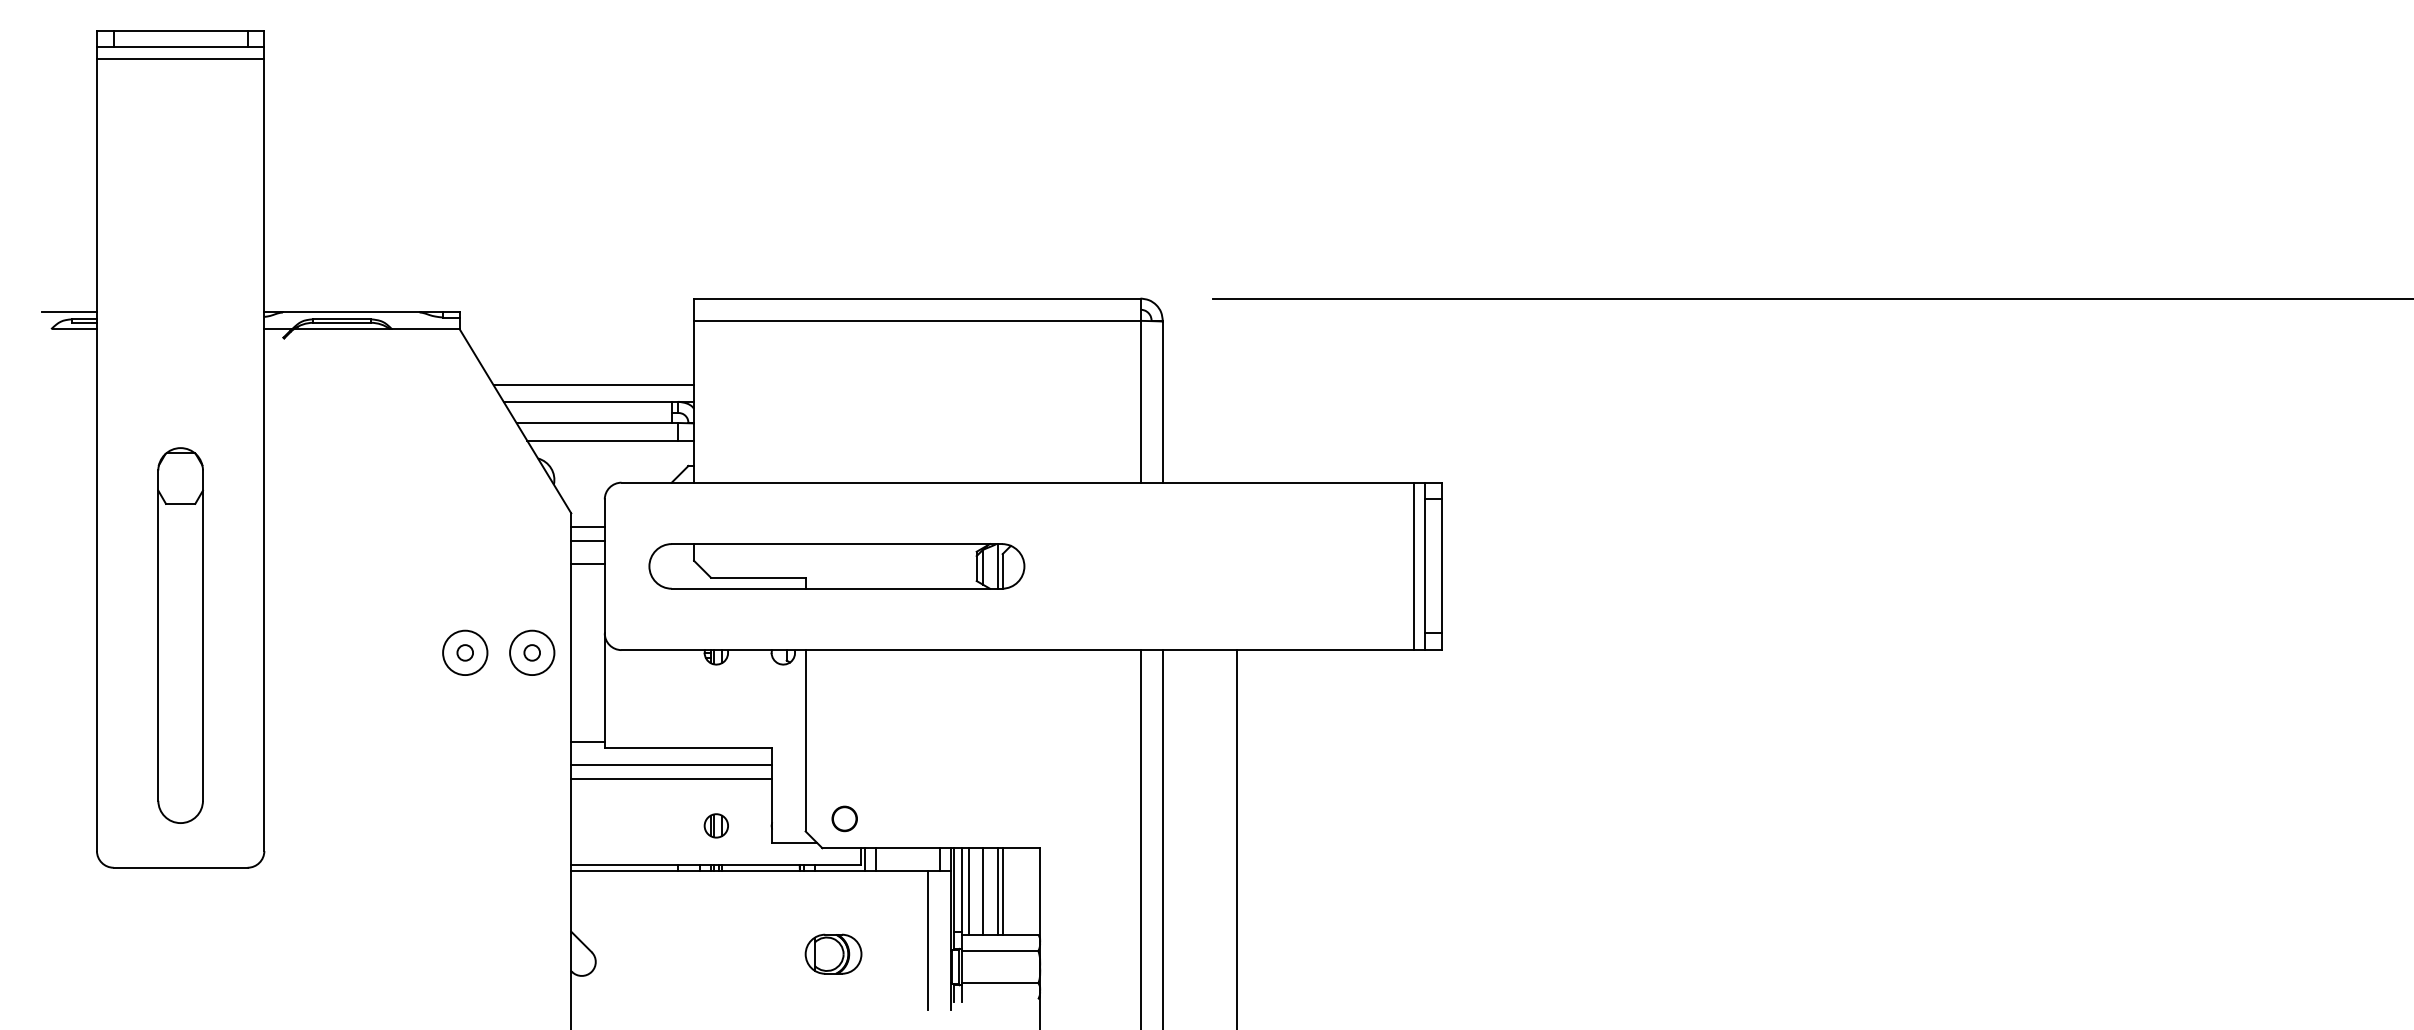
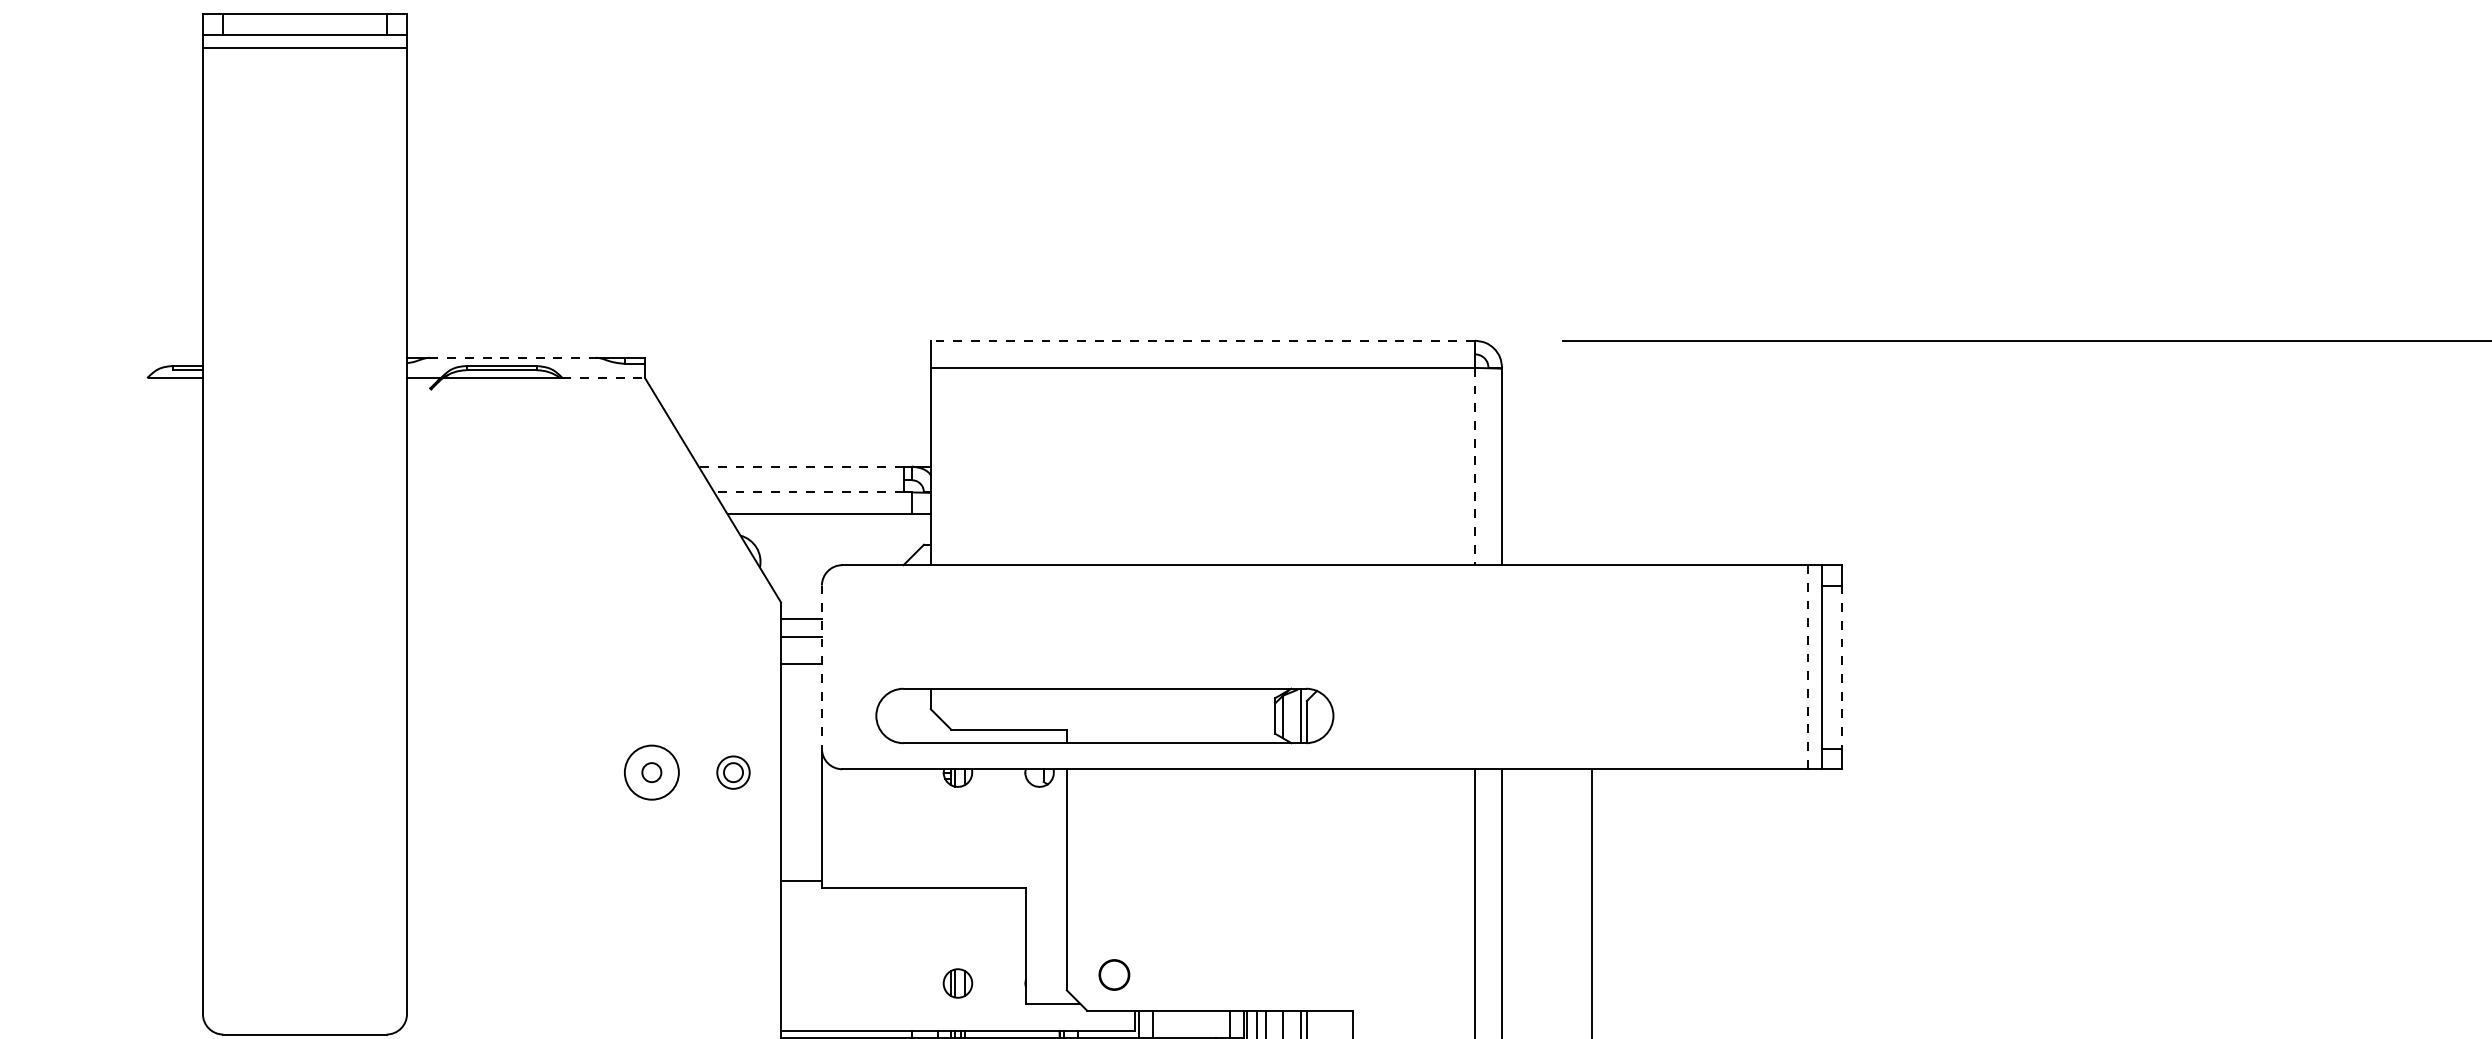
line: (916, 298) -> (1201, 340), solid -> dashed
line: (69, 312) -> (169, 357), removed
line: (351, 312) -> (513, 357), solid -> dashed
line: (425, 329) -> (603, 378), solid -> dashed
line: (593, 385) -> (808, 446), removed
line: (587, 401) -> (800, 466), solid -> dashed
line: (1140, 401) -> (1474, 466), solid -> dashed
line: (594, 422) -> (809, 491), solid -> dashed
line: (604, 566) -> (821, 667), solid -> dashed
part: (836, 566) -> (1104, 716), moved
line: (1413, 566) -> (1807, 667), solid -> dashed
line: (1441, 566) -> (1841, 667), solid -> dashed
part: (180, 635) -> (304, 751), removed
circle: (532, 652) -> (733, 772), size x0.6
line: (671, 764) -> (903, 908), removed
line: (671, 778) -> (903, 925), removed

